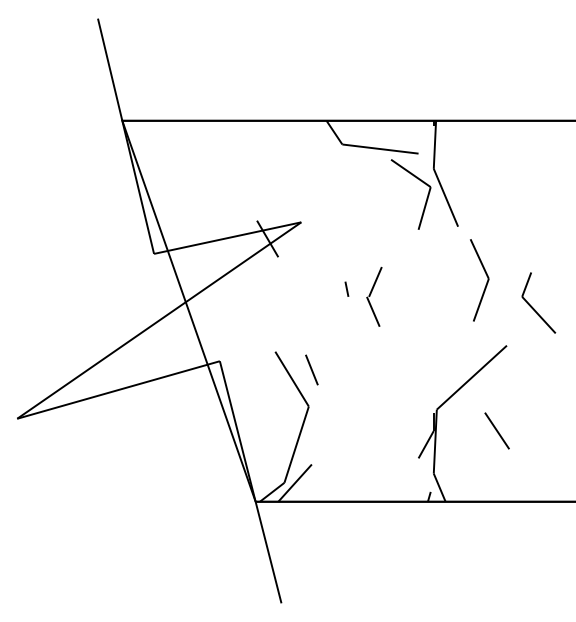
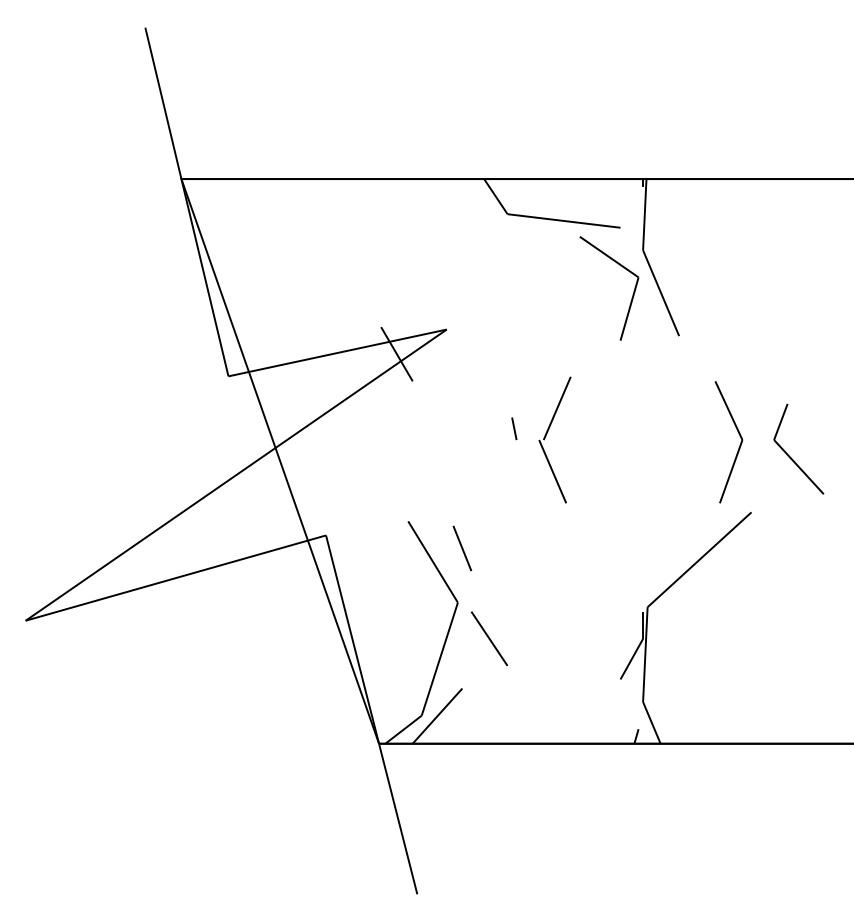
part: (485, 284) -> (737, 448), moved
part: (374, 296) -> (555, 439), size x1.43
line: (496, 430) -> (488, 638), moved

